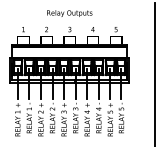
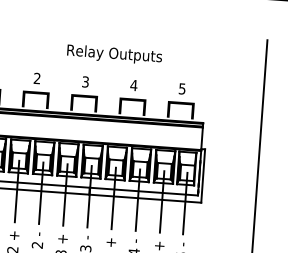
text: (69, 13) -> (114, 54), moved

